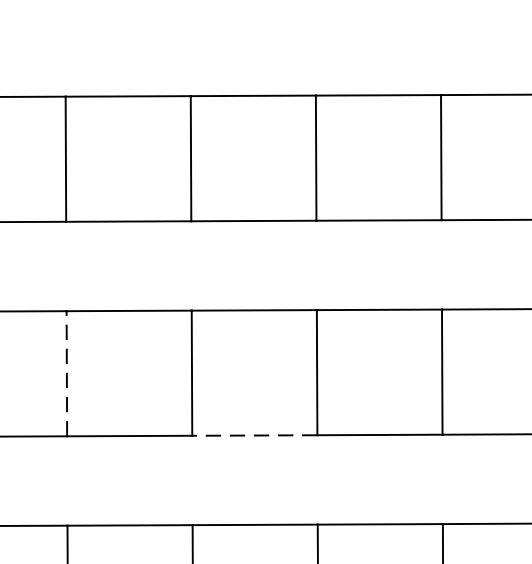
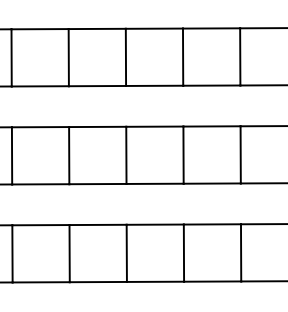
line: (67, 372) -> (12, 155), dashed -> solid
line: (253, 436) -> (97, 184), dashed -> solid

